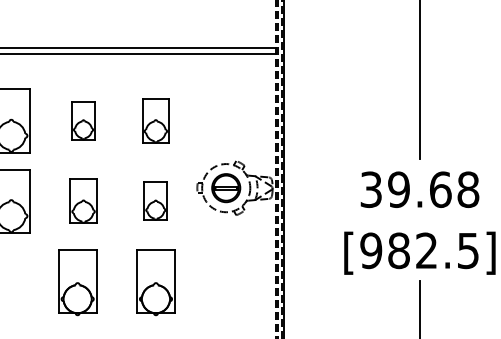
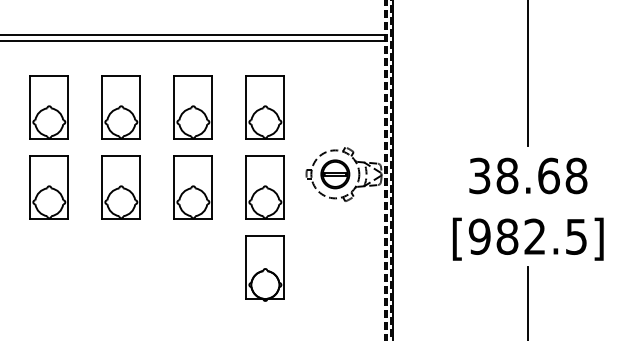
part: (82, 120) -> (192, 107), size x1.67
part: (155, 120) -> (264, 107), size x1.43
text: (399, 189) -> (507, 175), 39.68 -> 38.68
part: (82, 201) -> (192, 187), size x1.43
part: (155, 201) -> (264, 187), size x1.67
part: (76, 282) -> (186, 268), removed

